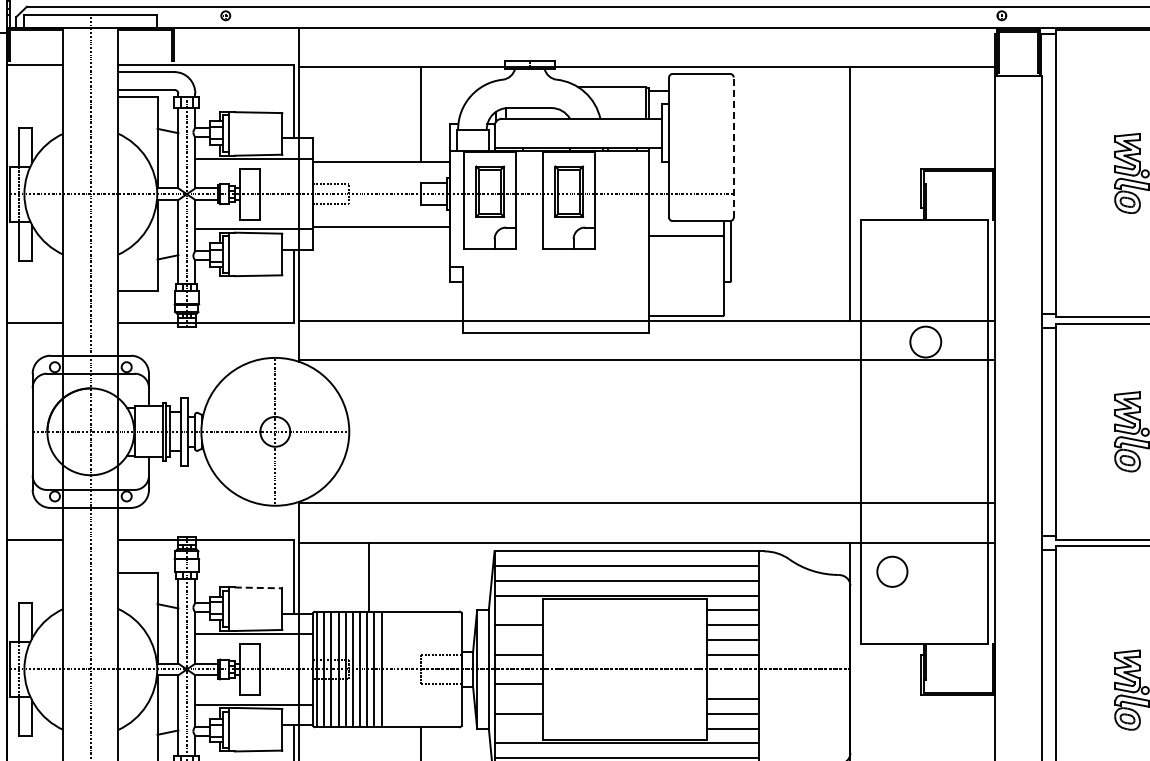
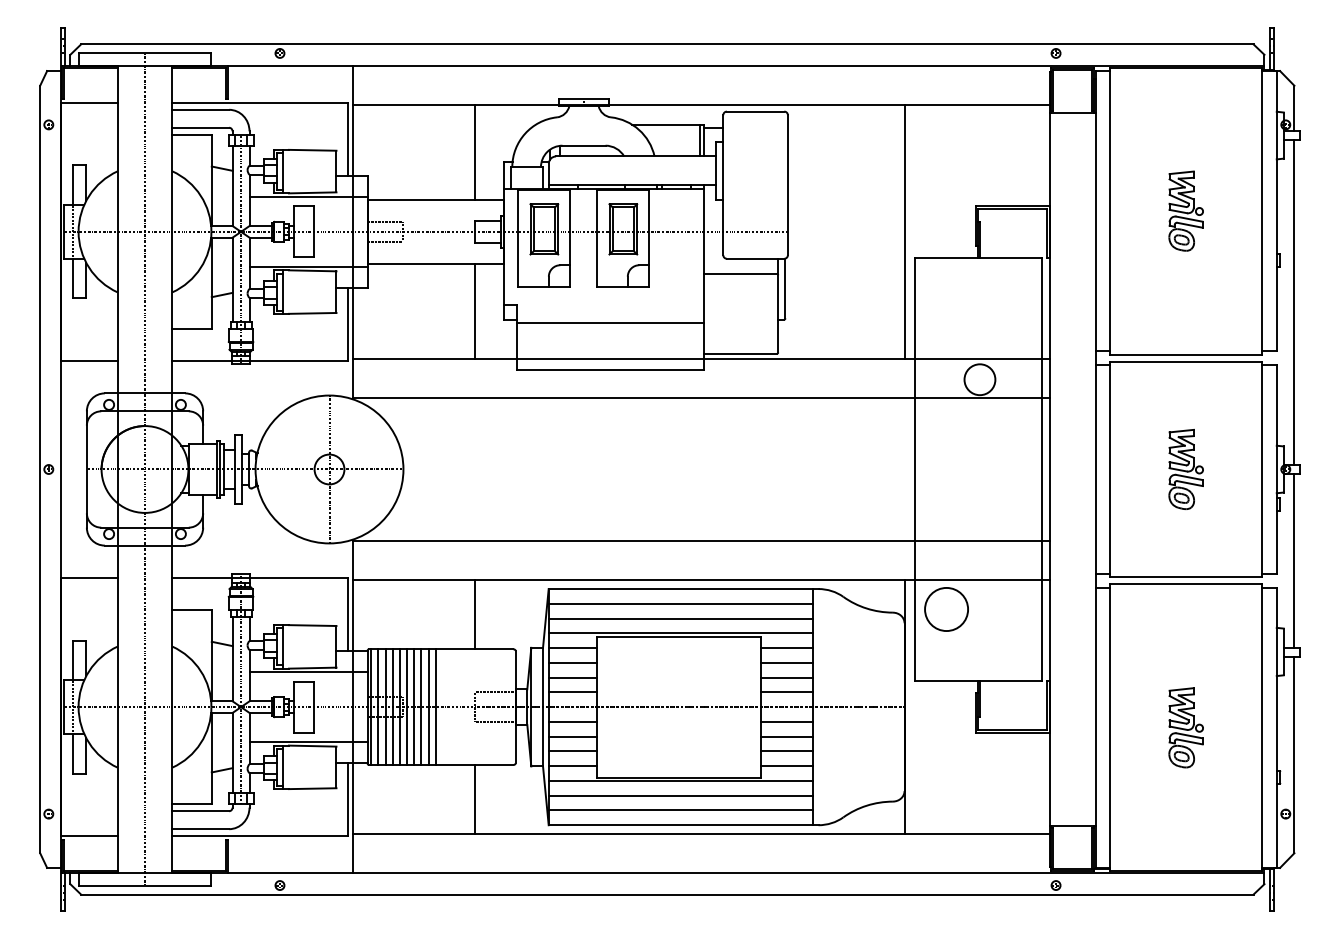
line: (733, 147) -> (787, 185), dashed -> solid
line: (421, 273) -> (475, 311), added
line: (555, 285) -> (609, 323), added
circle: (892, 571) -> (946, 609), size x1.43
line: (369, 576) -> (475, 614), moved
line: (258, 587) -> (312, 625), dashed -> solid
line: (518, 610) -> (572, 648), added
line: (518, 639) -> (572, 677), added
line: (732, 683) -> (786, 721), added
line: (518, 698) -> (572, 736), added
line: (518, 728) -> (572, 766), added

